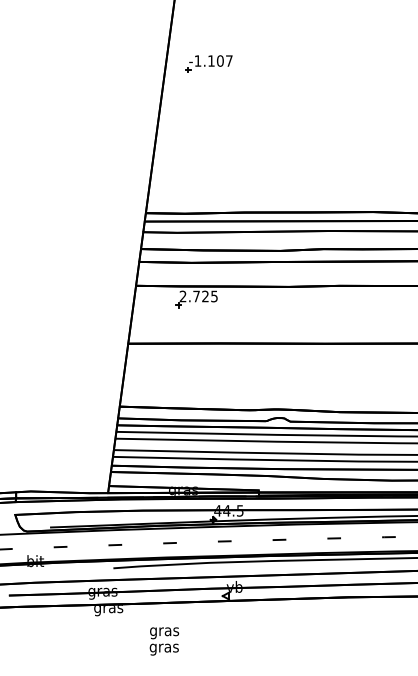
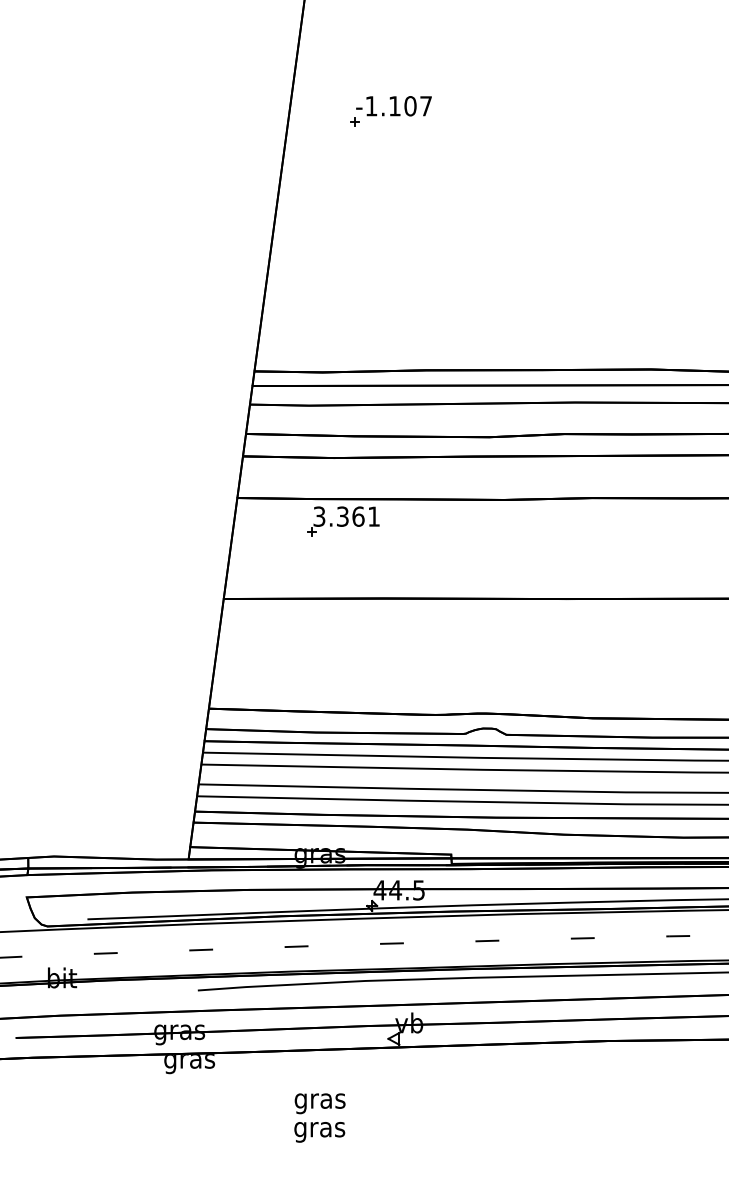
part: (208, 63) -> (389, 110), moved
text: (198, 296) -> (346, 516), 2.725 -> 3.361
text: (164, 641) -> (320, 1118), moved

